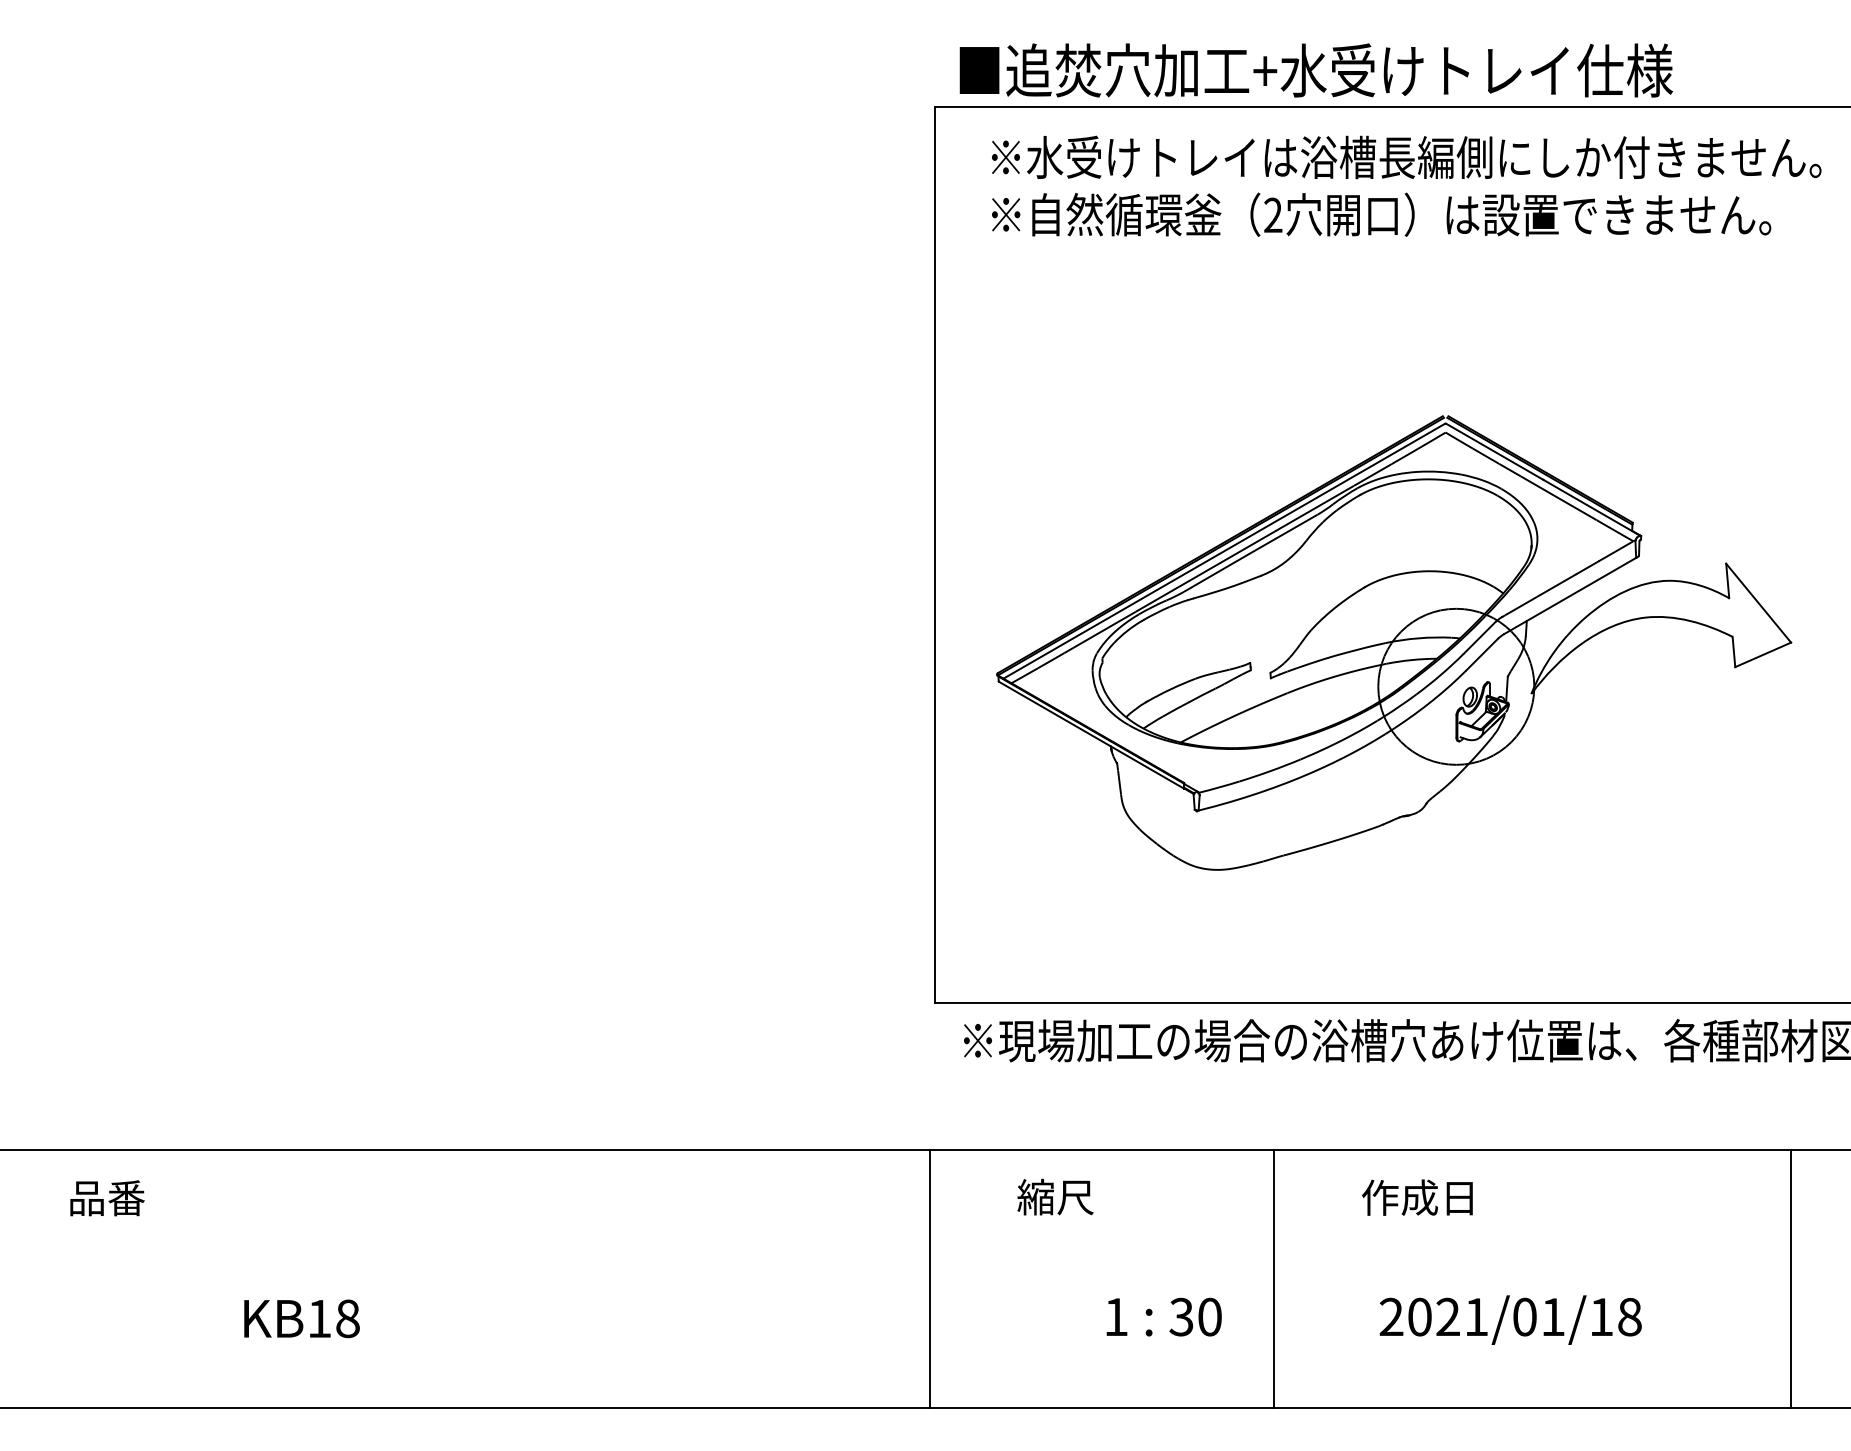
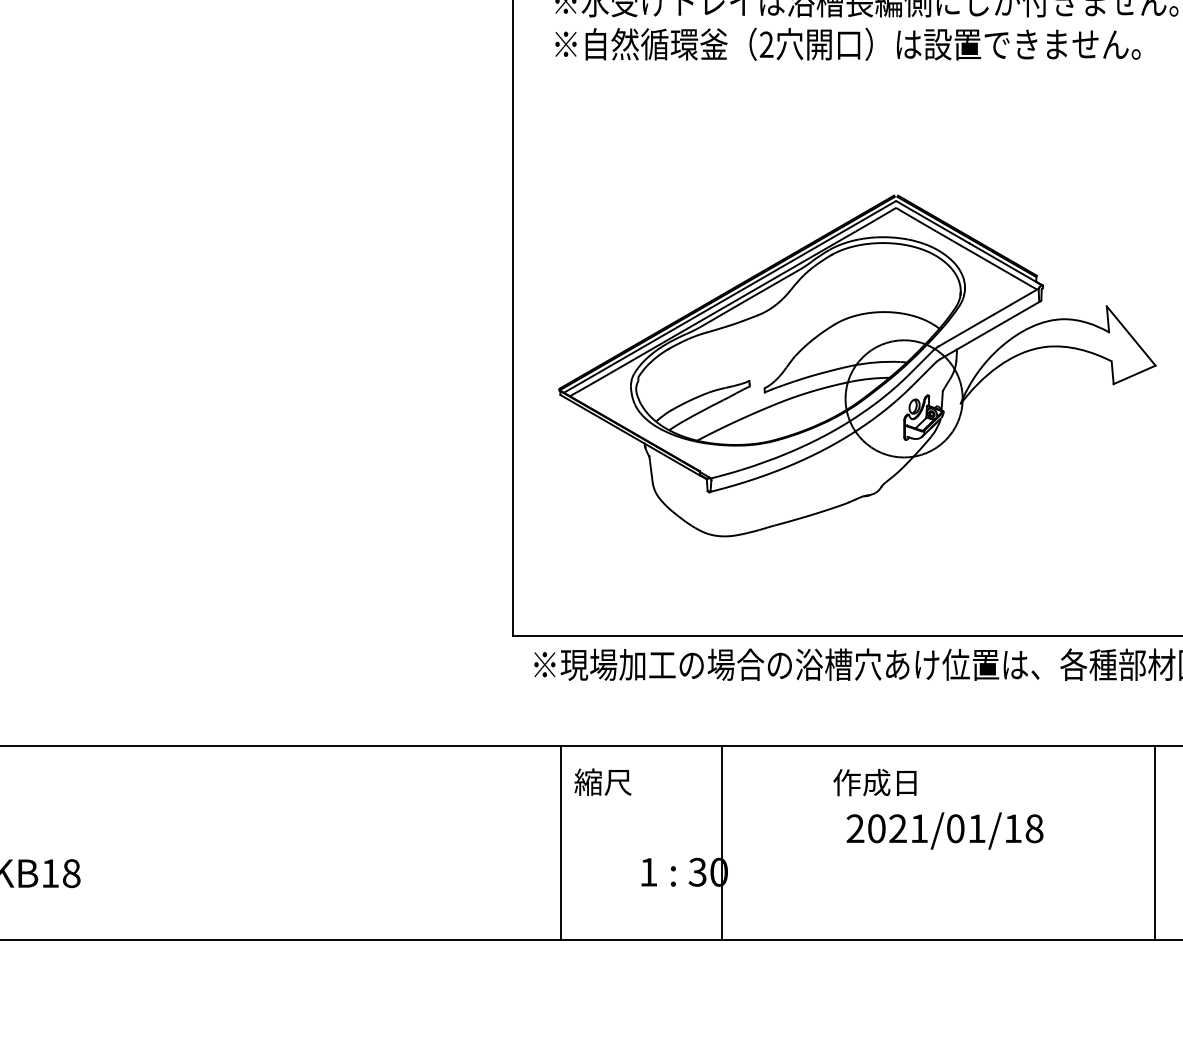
line: (930, 1278) -> (561, 843), moved
line: (1274, 1278) -> (721, 843), moved
text: (1510, 1319) -> (944, 830), moved

